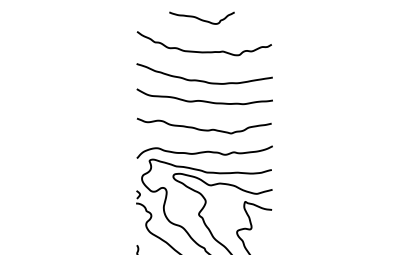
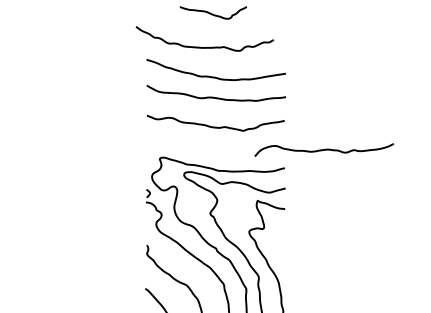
curve: (200, 51) -> (200, 46), moved
curve: (204, 151) -> (324, 149), moved

